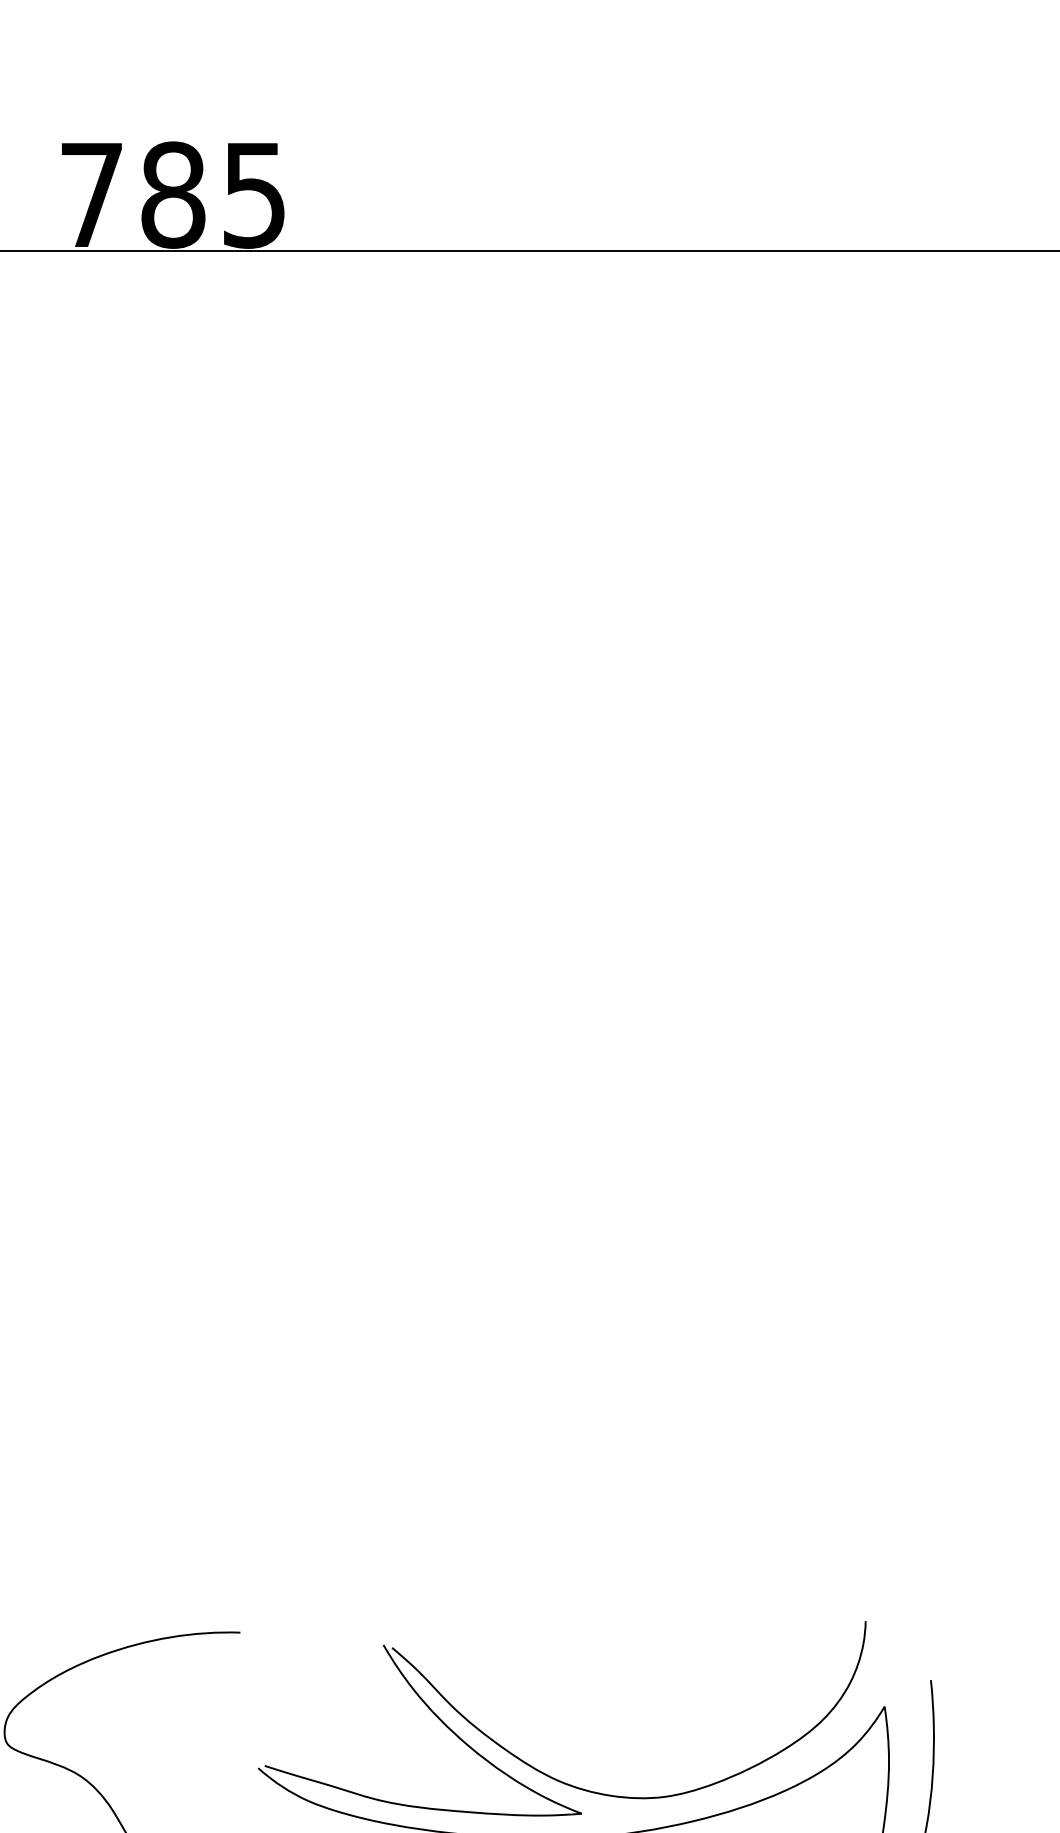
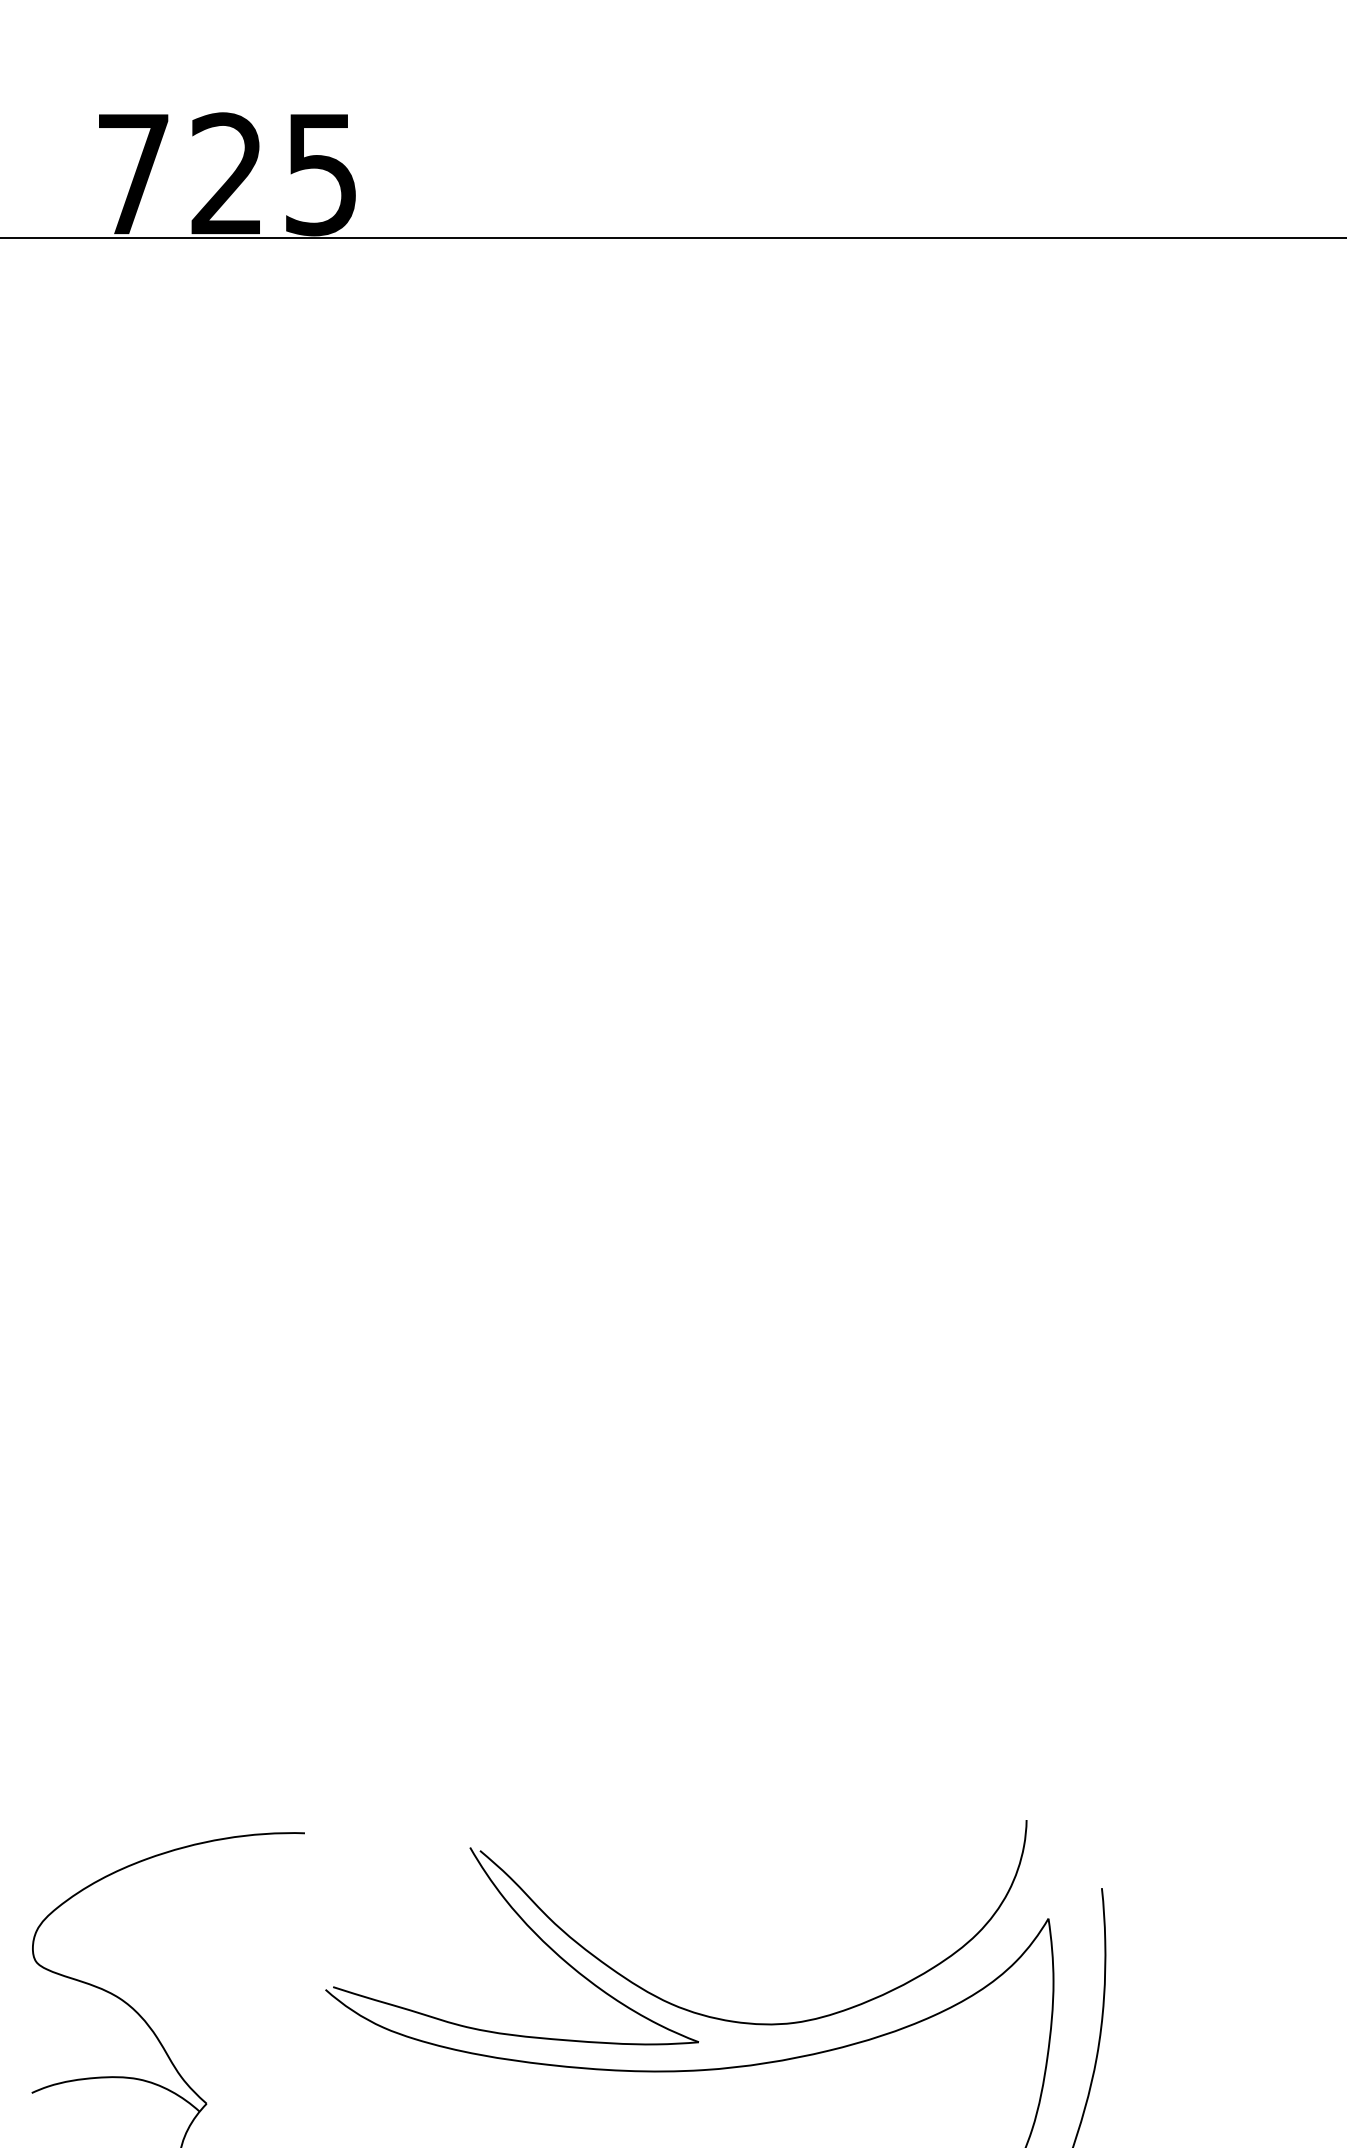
text: (173, 195) -> (227, 174), 785 -> 725

